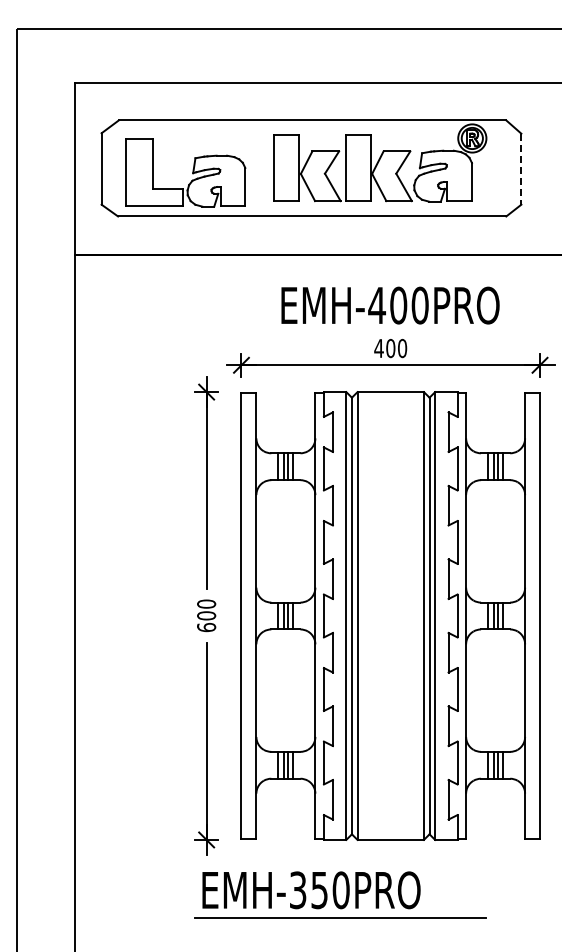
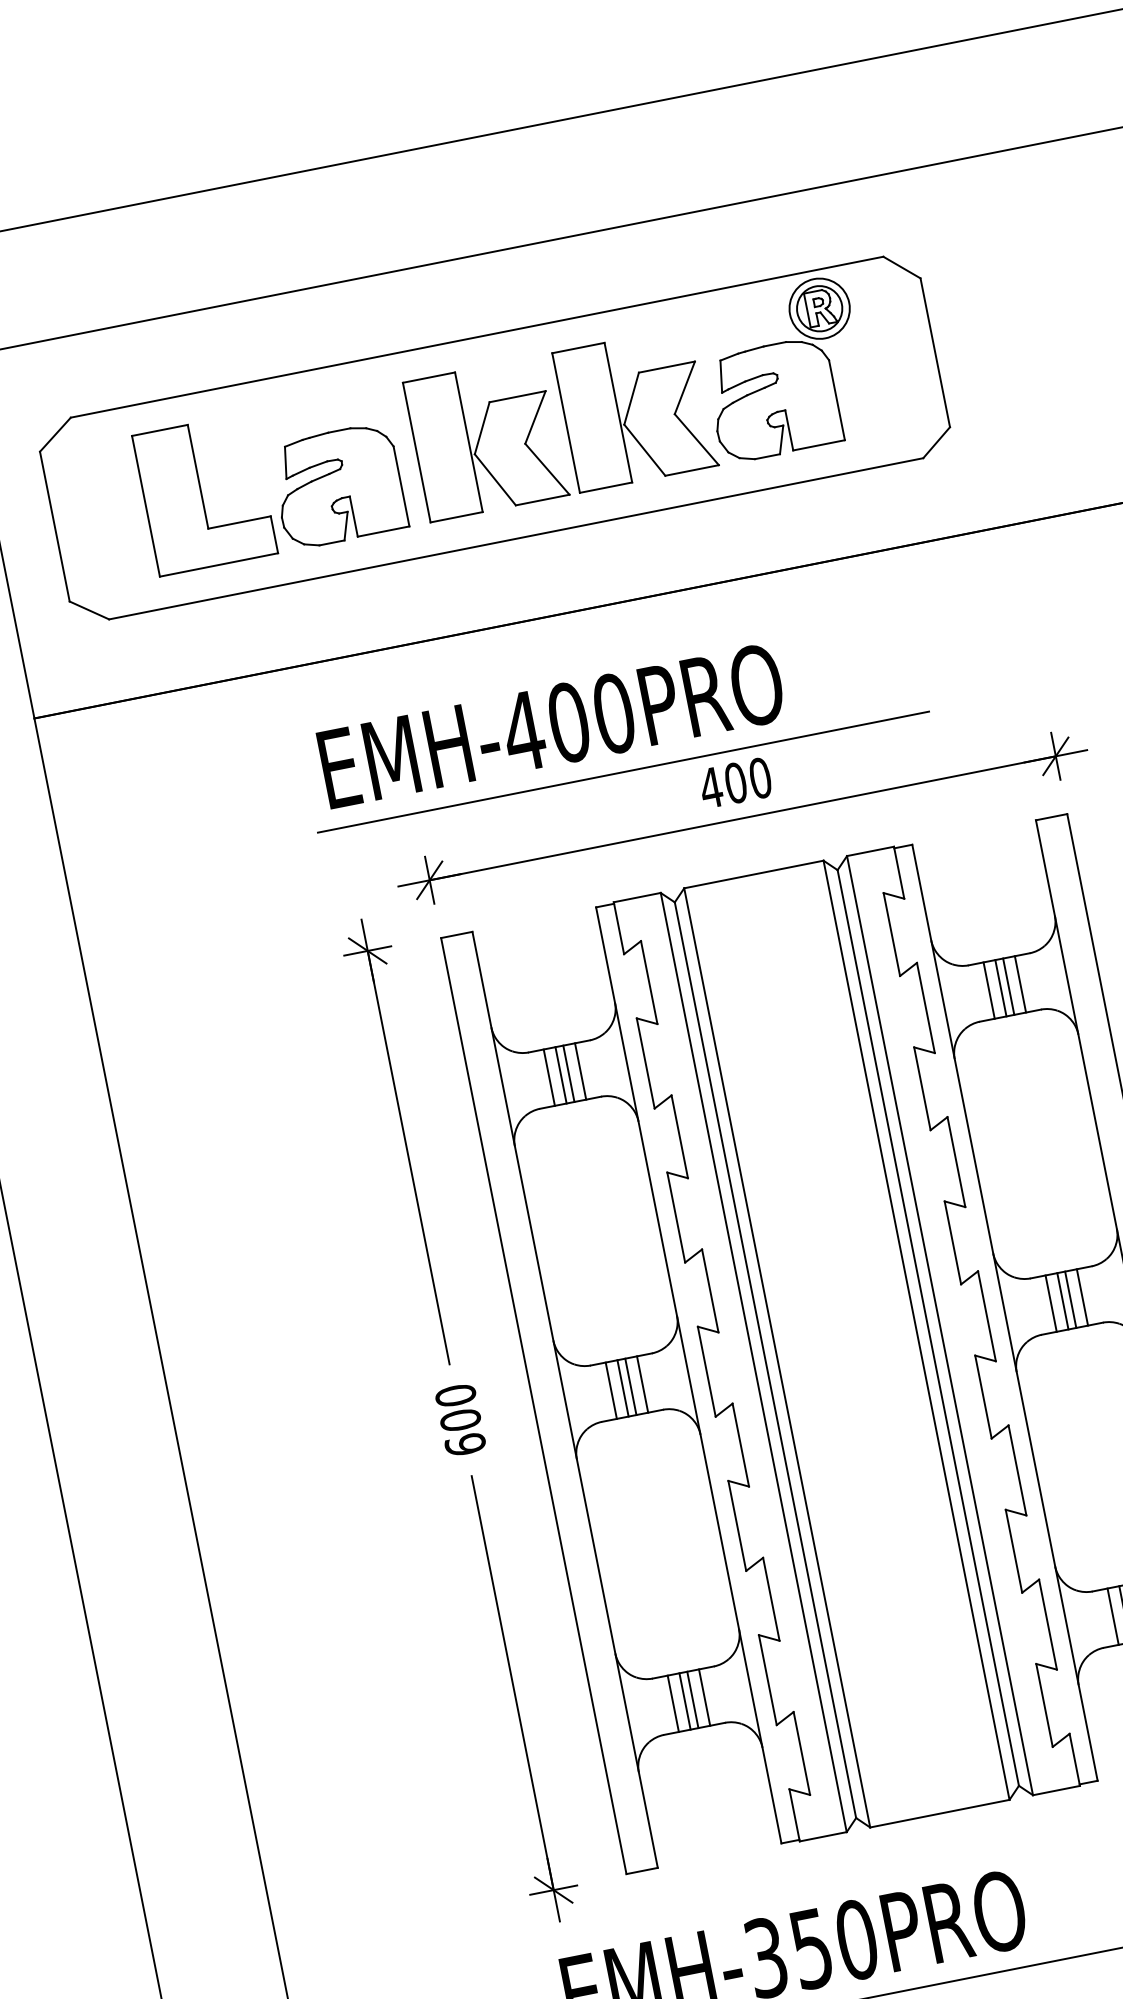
line: (521, 169) -> (935, 353), dashed -> solid
part: (192, 172) -> (284, 477), moved
text: (390, 305) -> (551, 725), moved
line: (339, 333) -> (622, 772), added

